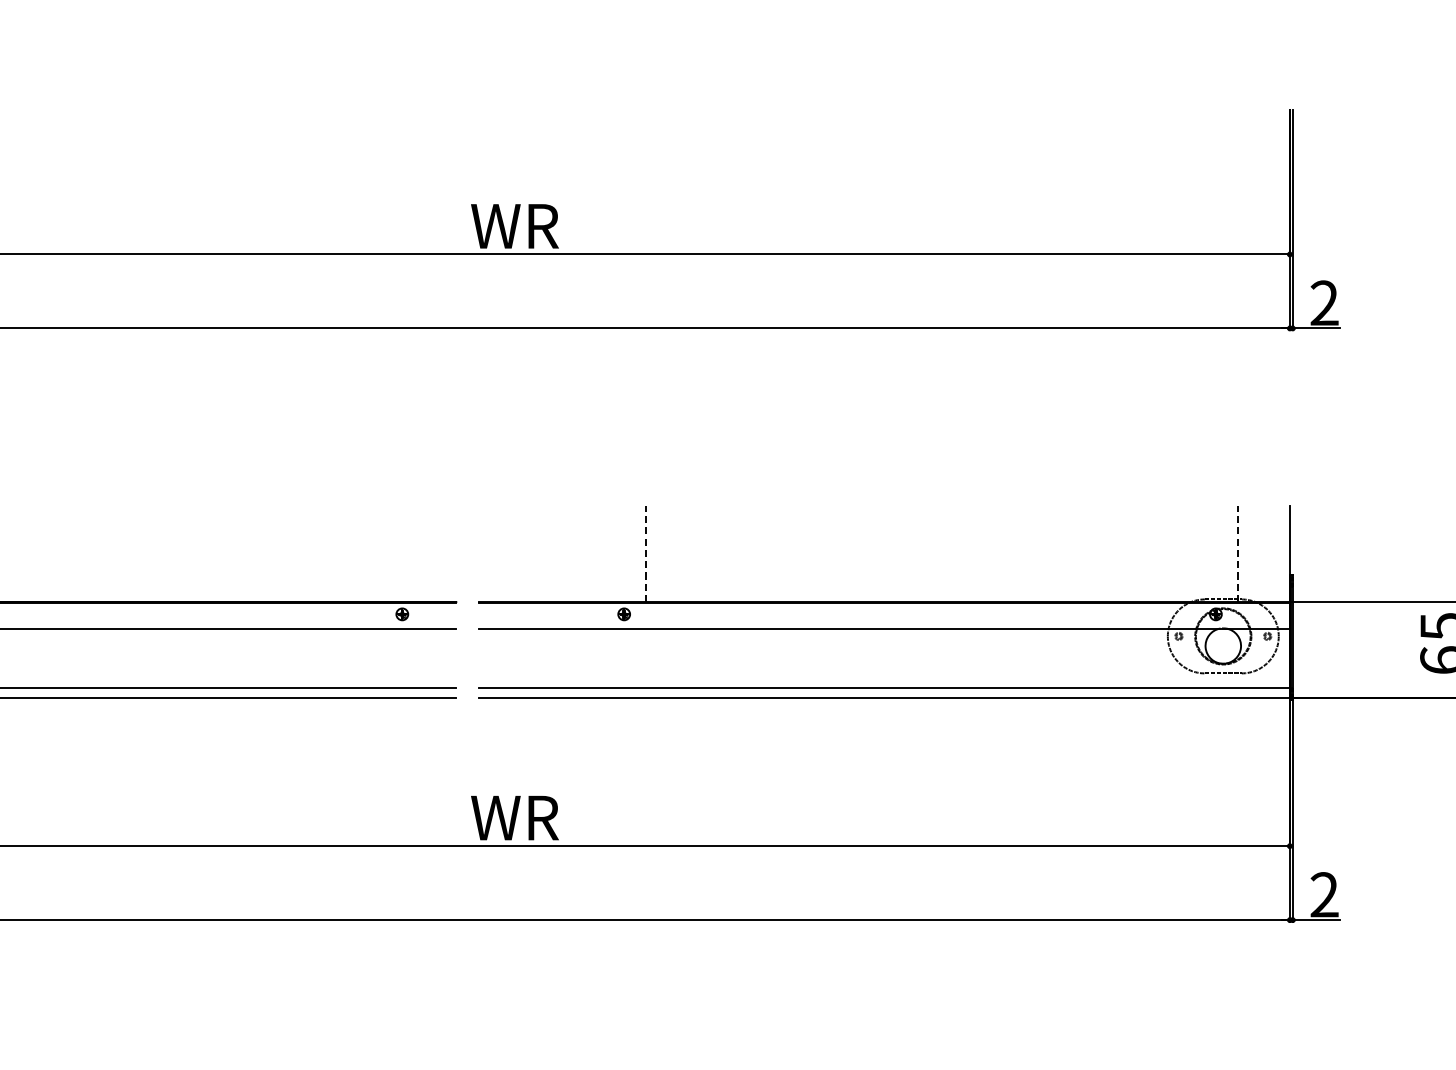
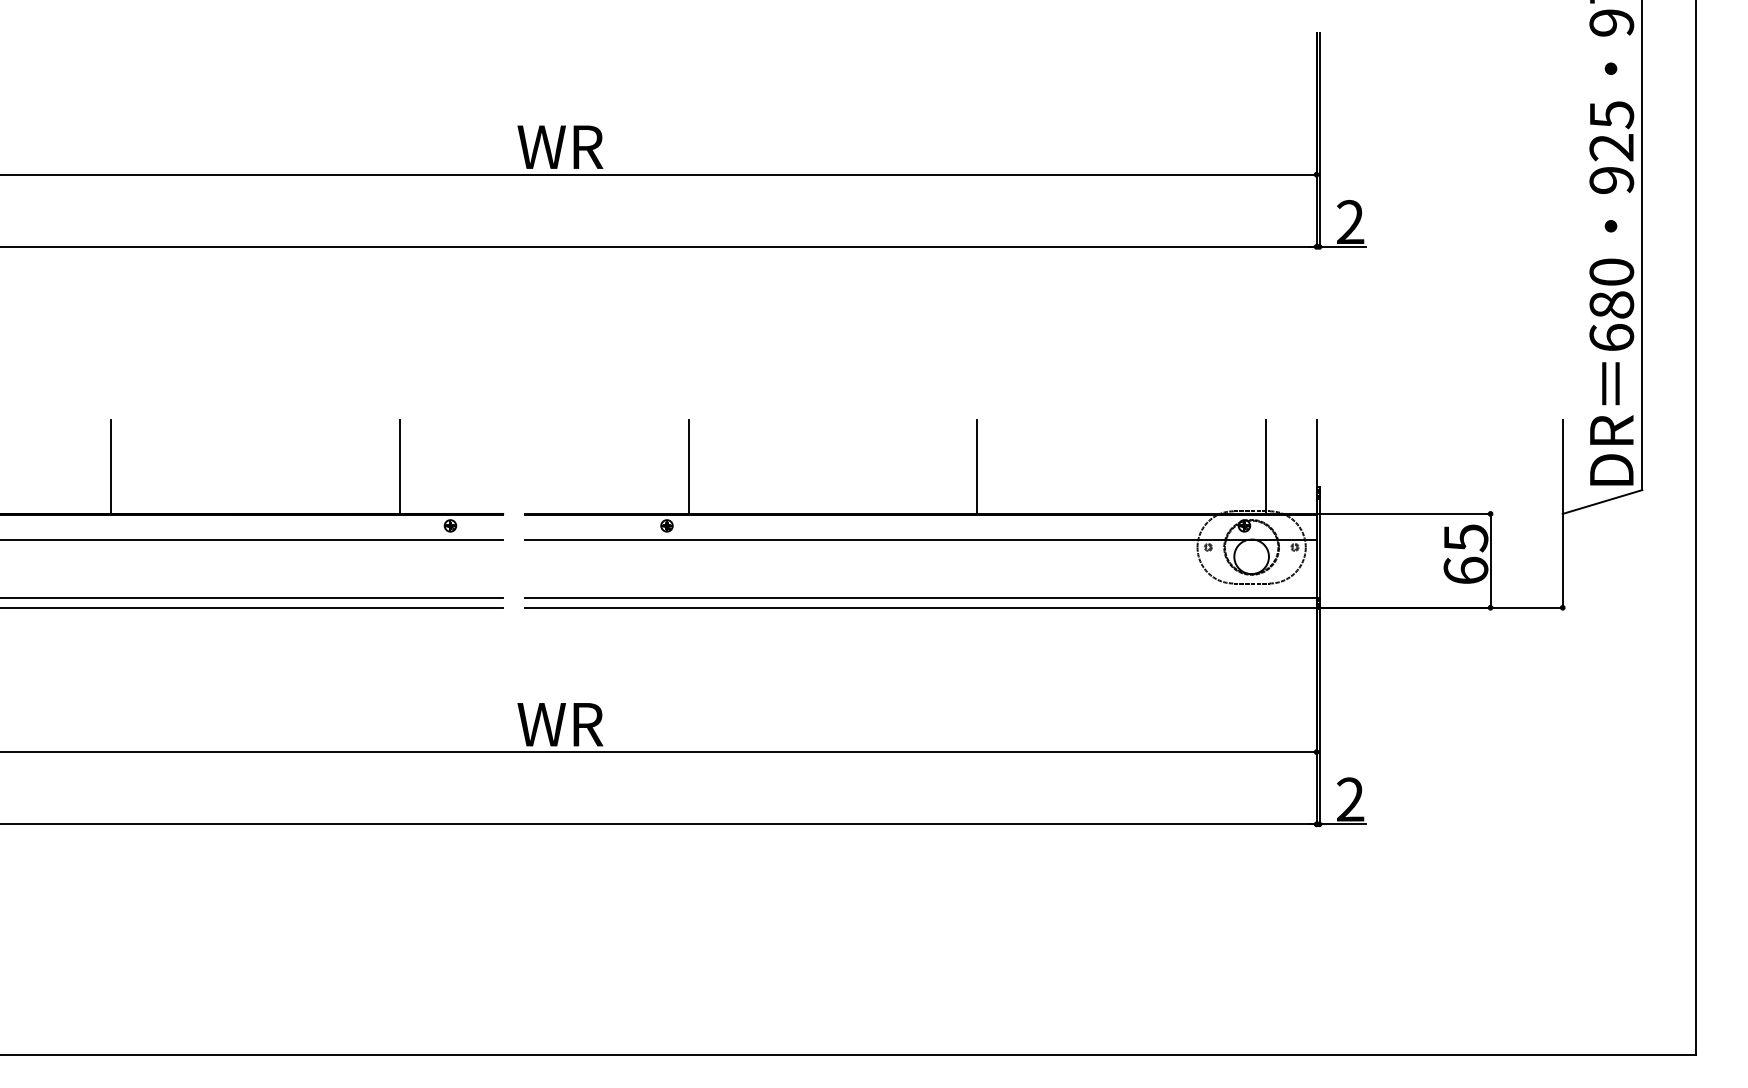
line: (54, 553) -> (111, 466), added
line: (350, 553) -> (399, 466), added
line: (942, 553) -> (977, 466), added
line: (646, 554) -> (688, 467), dashed -> solid
line: (1238, 554) -> (1266, 467), dashed -> solid

